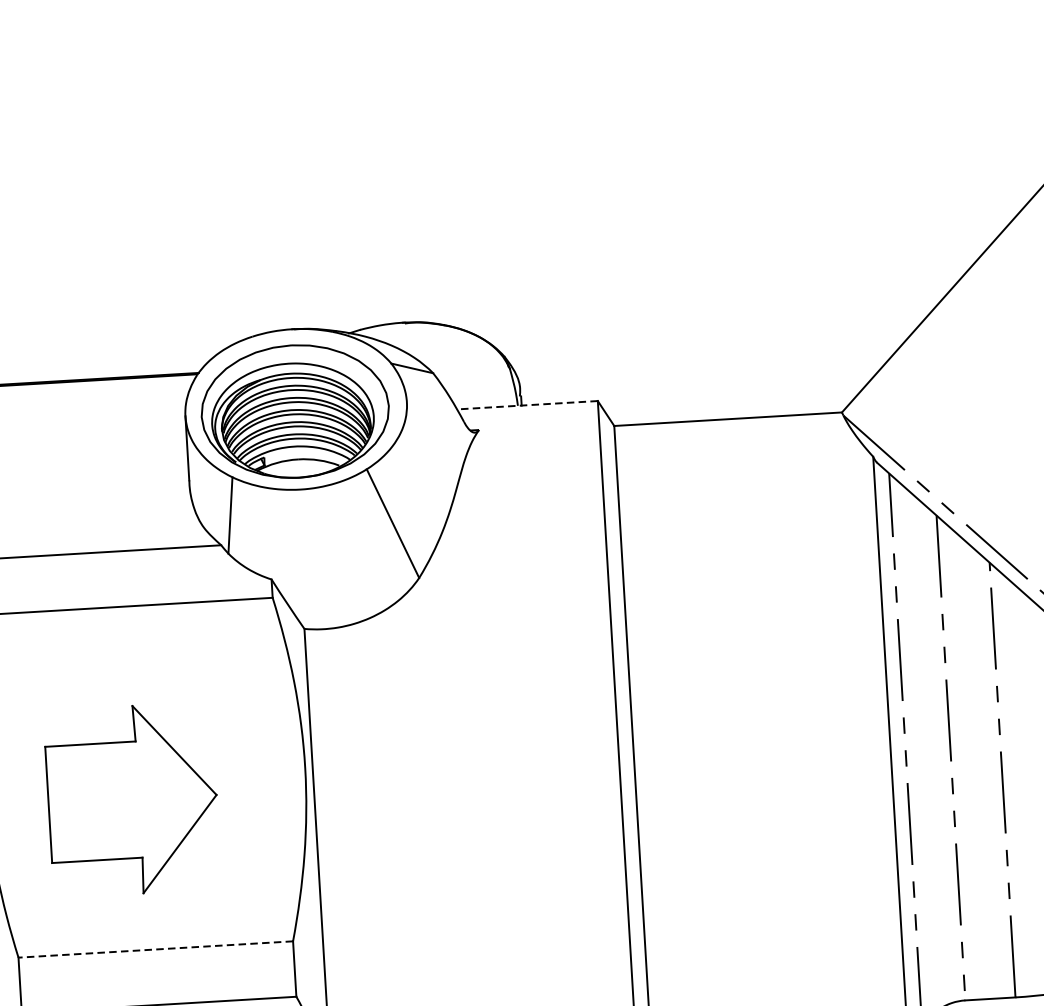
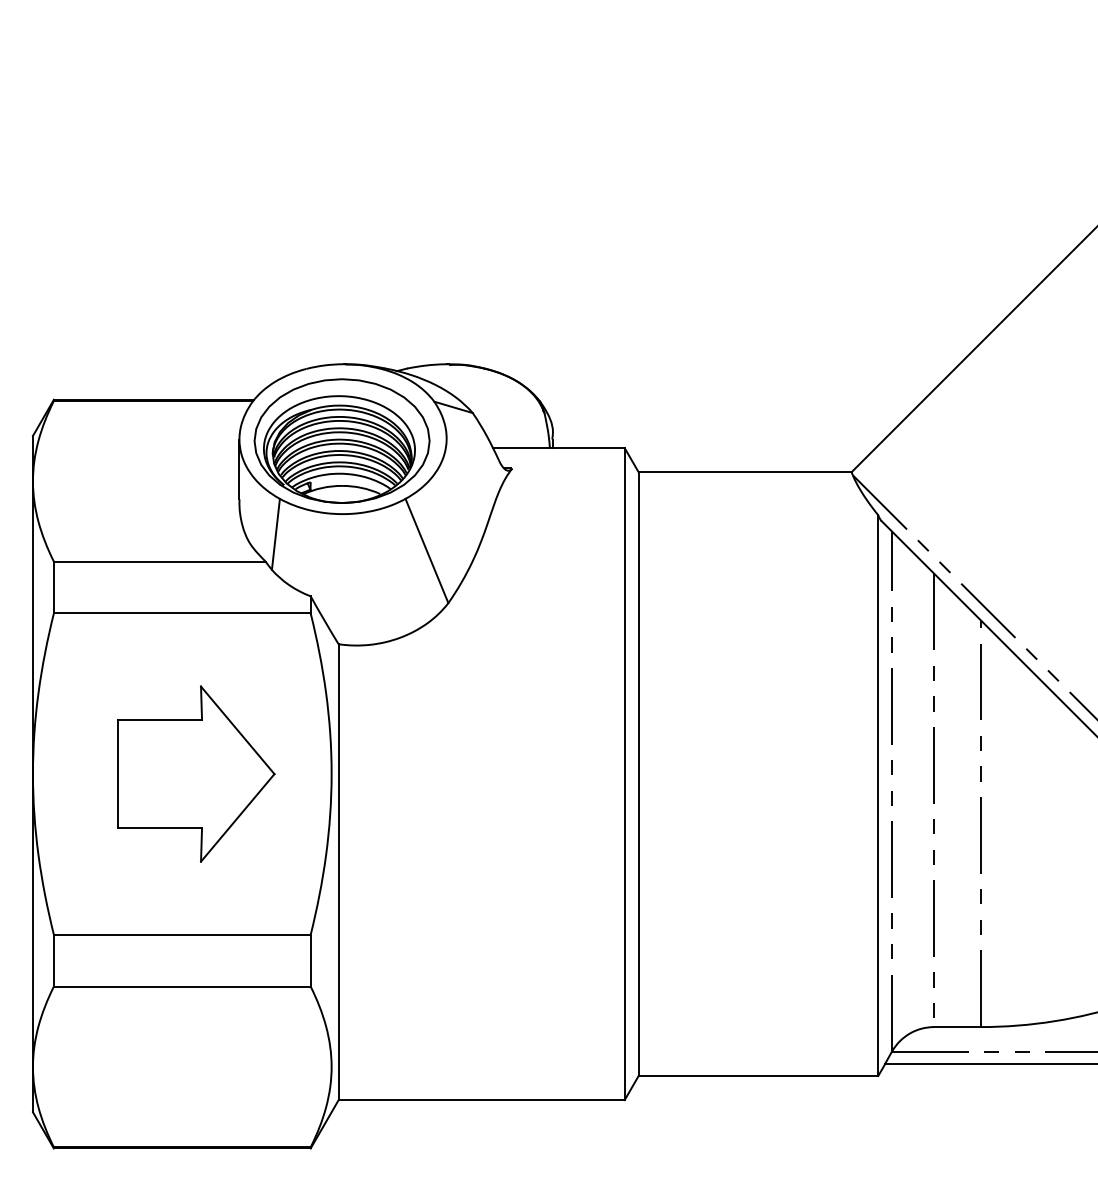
line: (527, 405) -> (558, 448), dashed -> solid
part: (133, 799) -> (196, 773), moved
line: (154, 949) -> (181, 934), dashed -> solid

